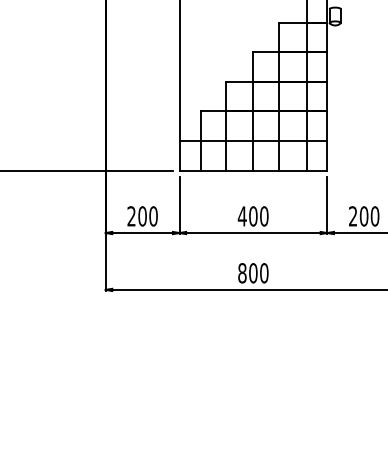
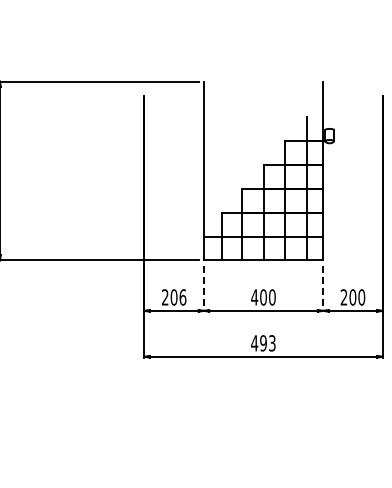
line: (179, 205) -> (203, 288), solid -> dashed
line: (327, 205) -> (323, 288), solid -> dashed
text: (152, 216) -> (182, 297), 200 -> 206
text: (253, 273) -> (263, 343), 800 -> 493

